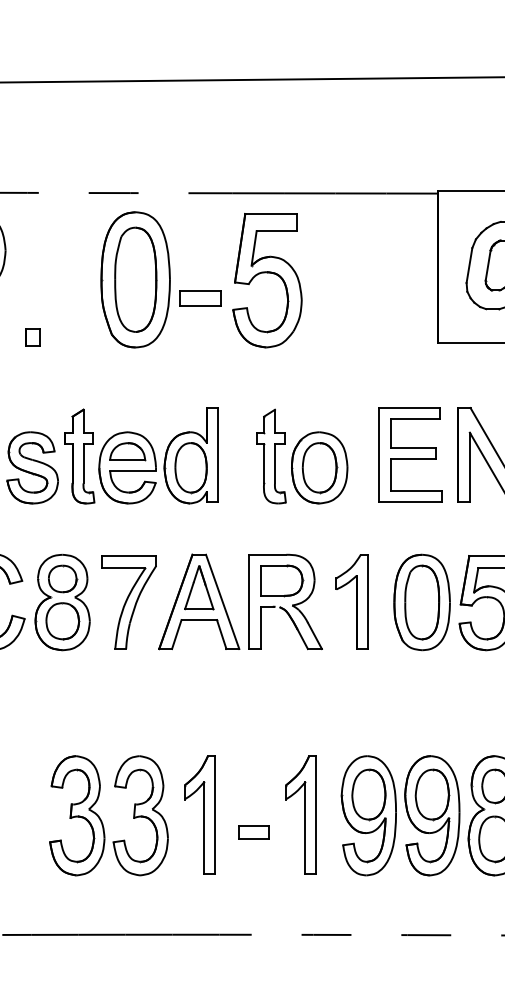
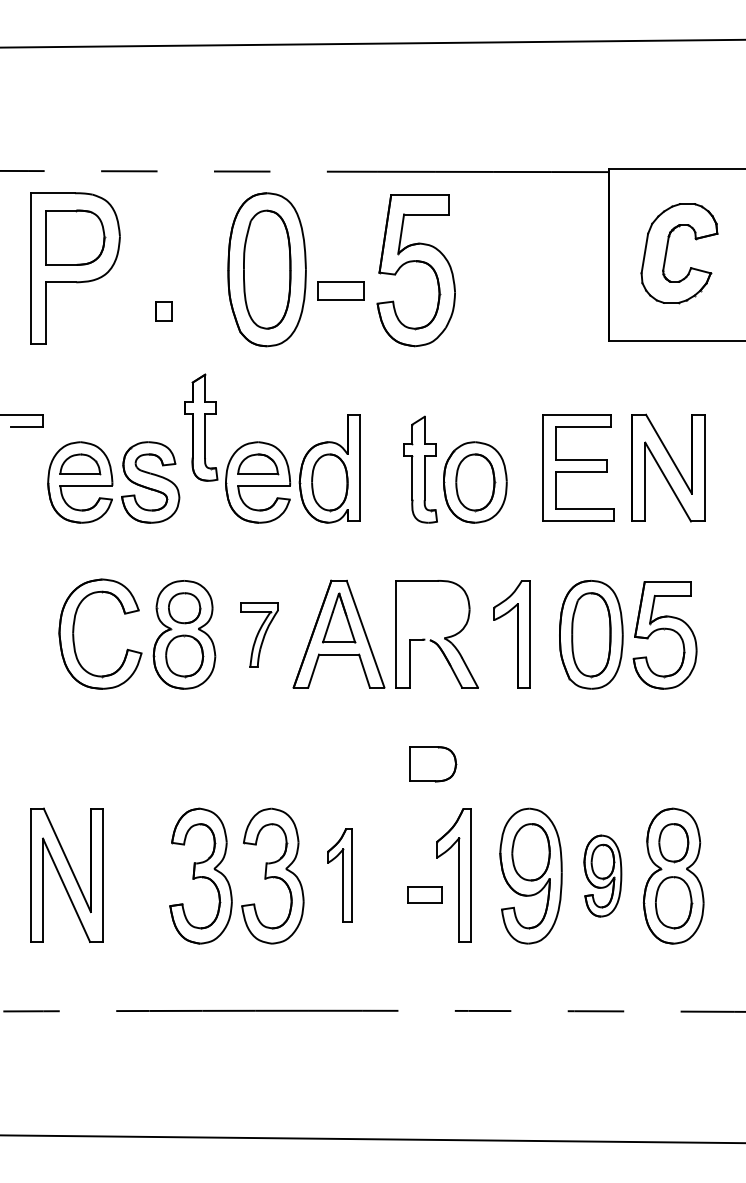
part: (32, 337) -> (163, 311), moved
part: (80, 456) -> (201, 427), moved
part: (282, 580) -> (433, 764), moved
part: (128, 602) -> (259, 634), size x0.6
part: (199, 815) -> (339, 875), size x0.7
part: (432, 815) -> (602, 875), size x0.6
part: (253, 831) -> (424, 894), moved

